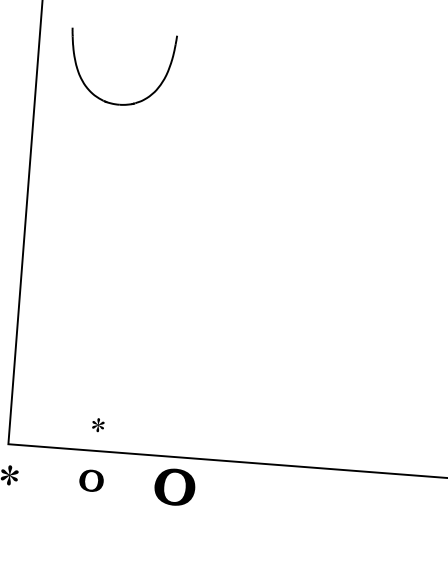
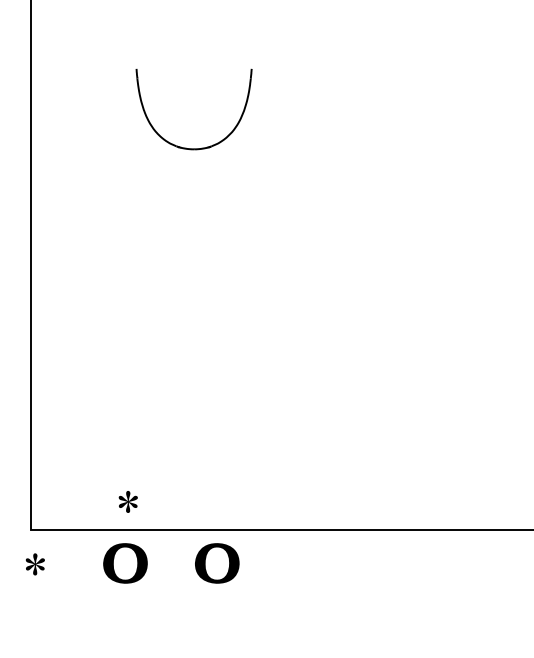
part: (112, 102) -> (186, 147), moved
part: (97, 424) -> (127, 501), size x1.43
part: (91, 480) -> (125, 563), size x1.67

